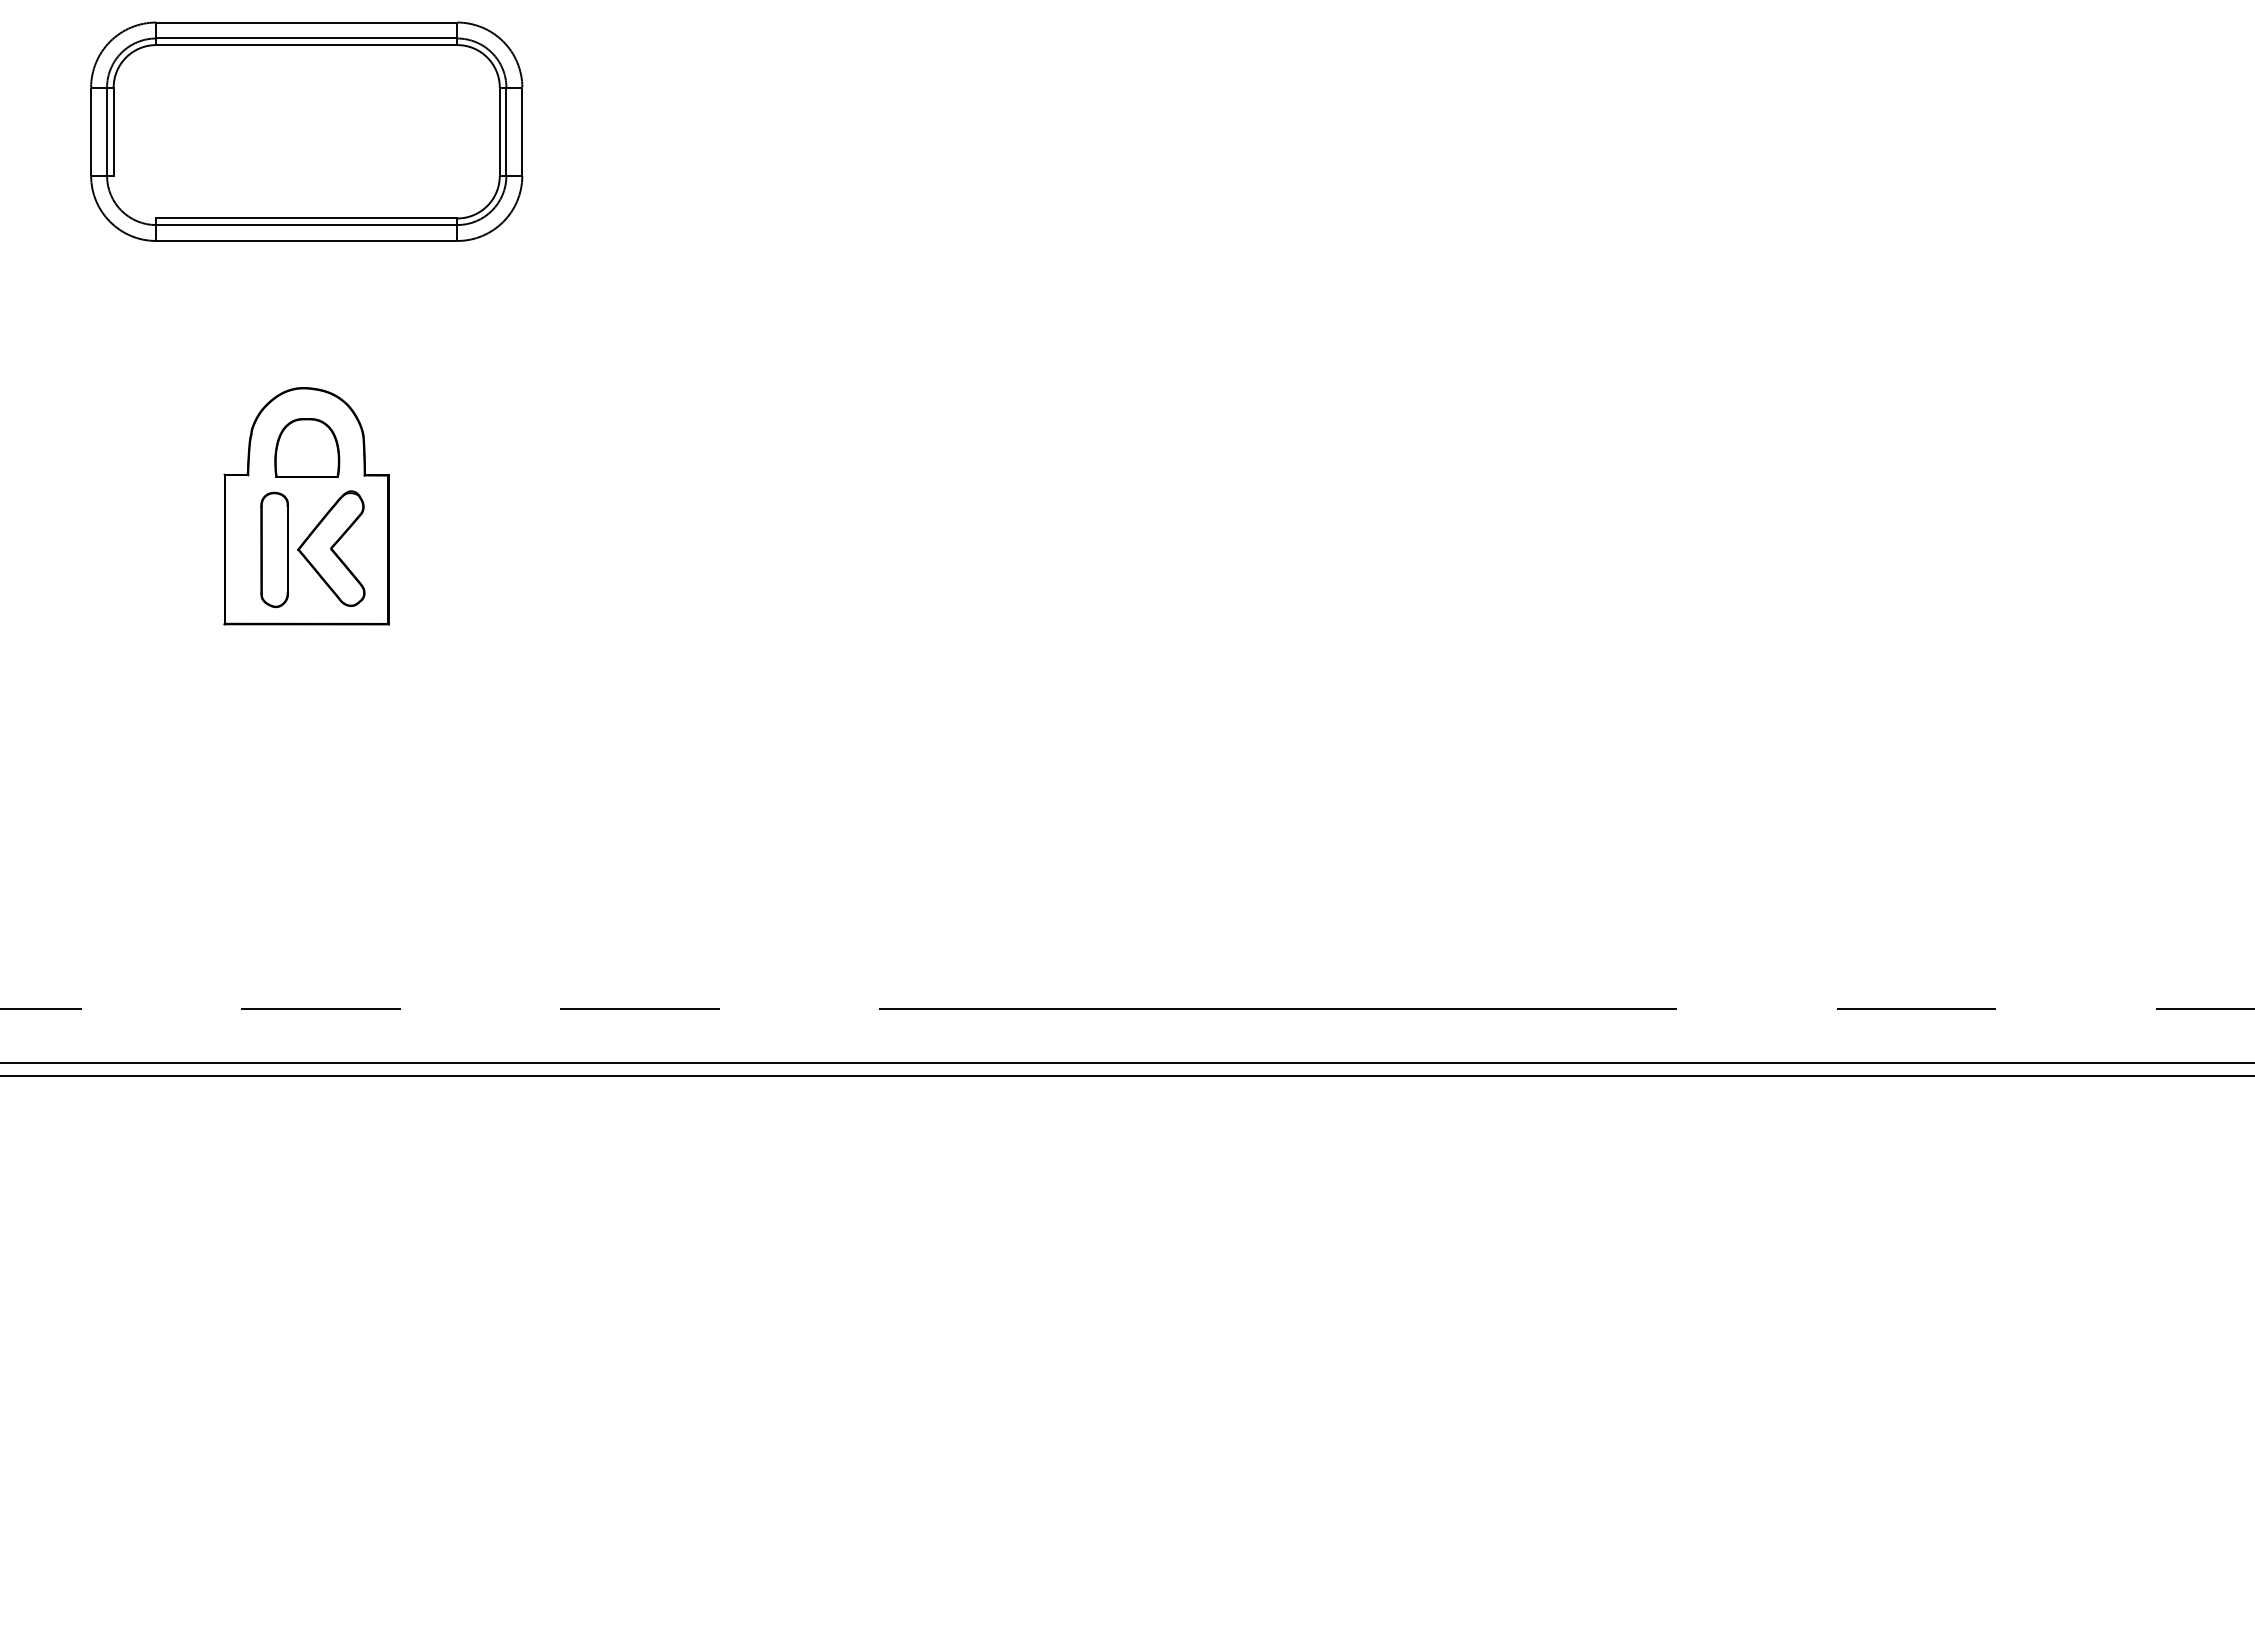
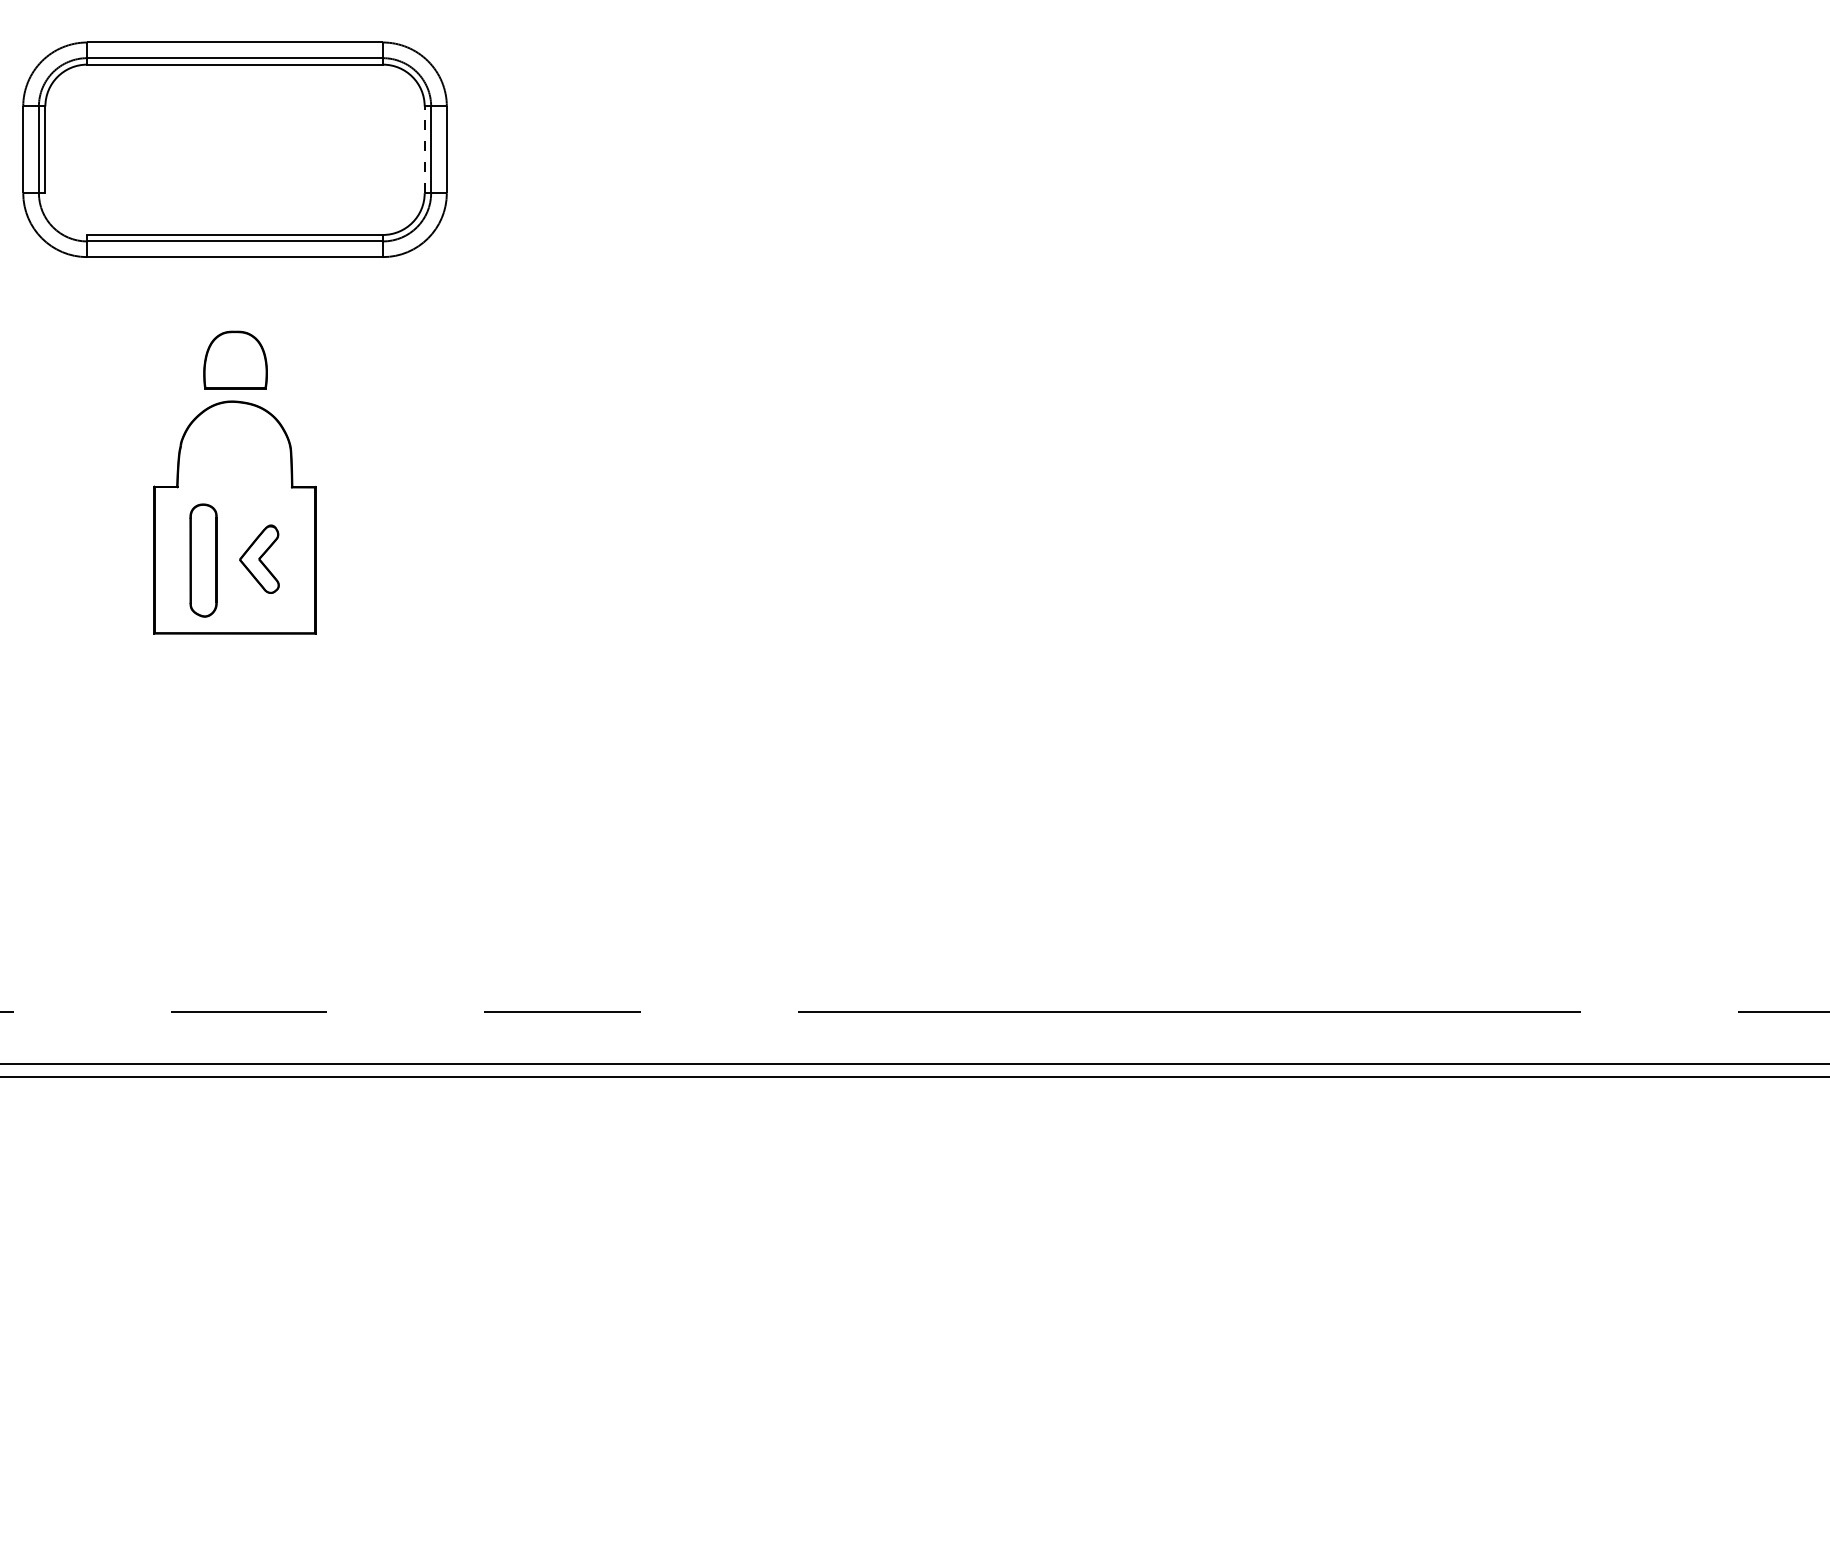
line: (499, 131) -> (424, 149), solid -> dashed
part: (307, 447) -> (235, 359), moved
part: (331, 548) -> (259, 559), size x0.6

